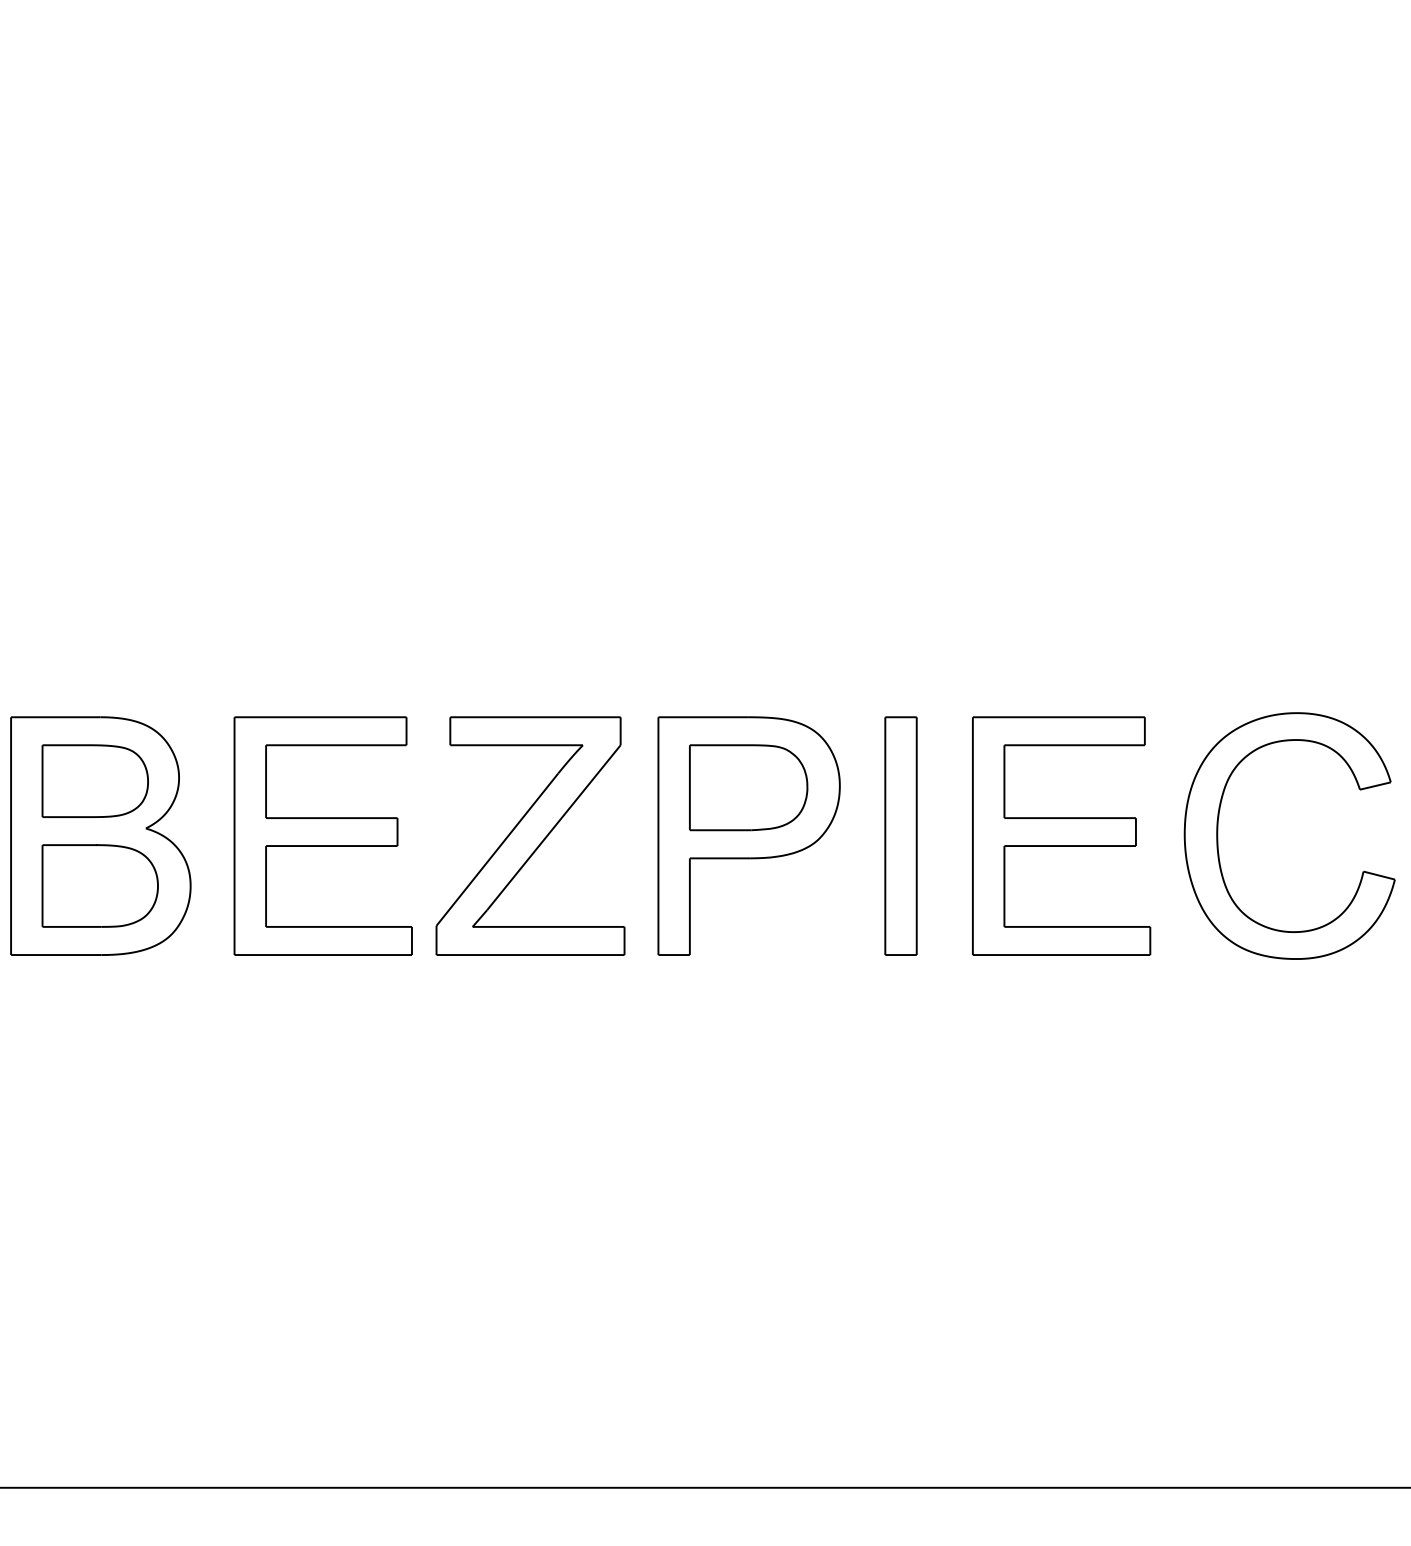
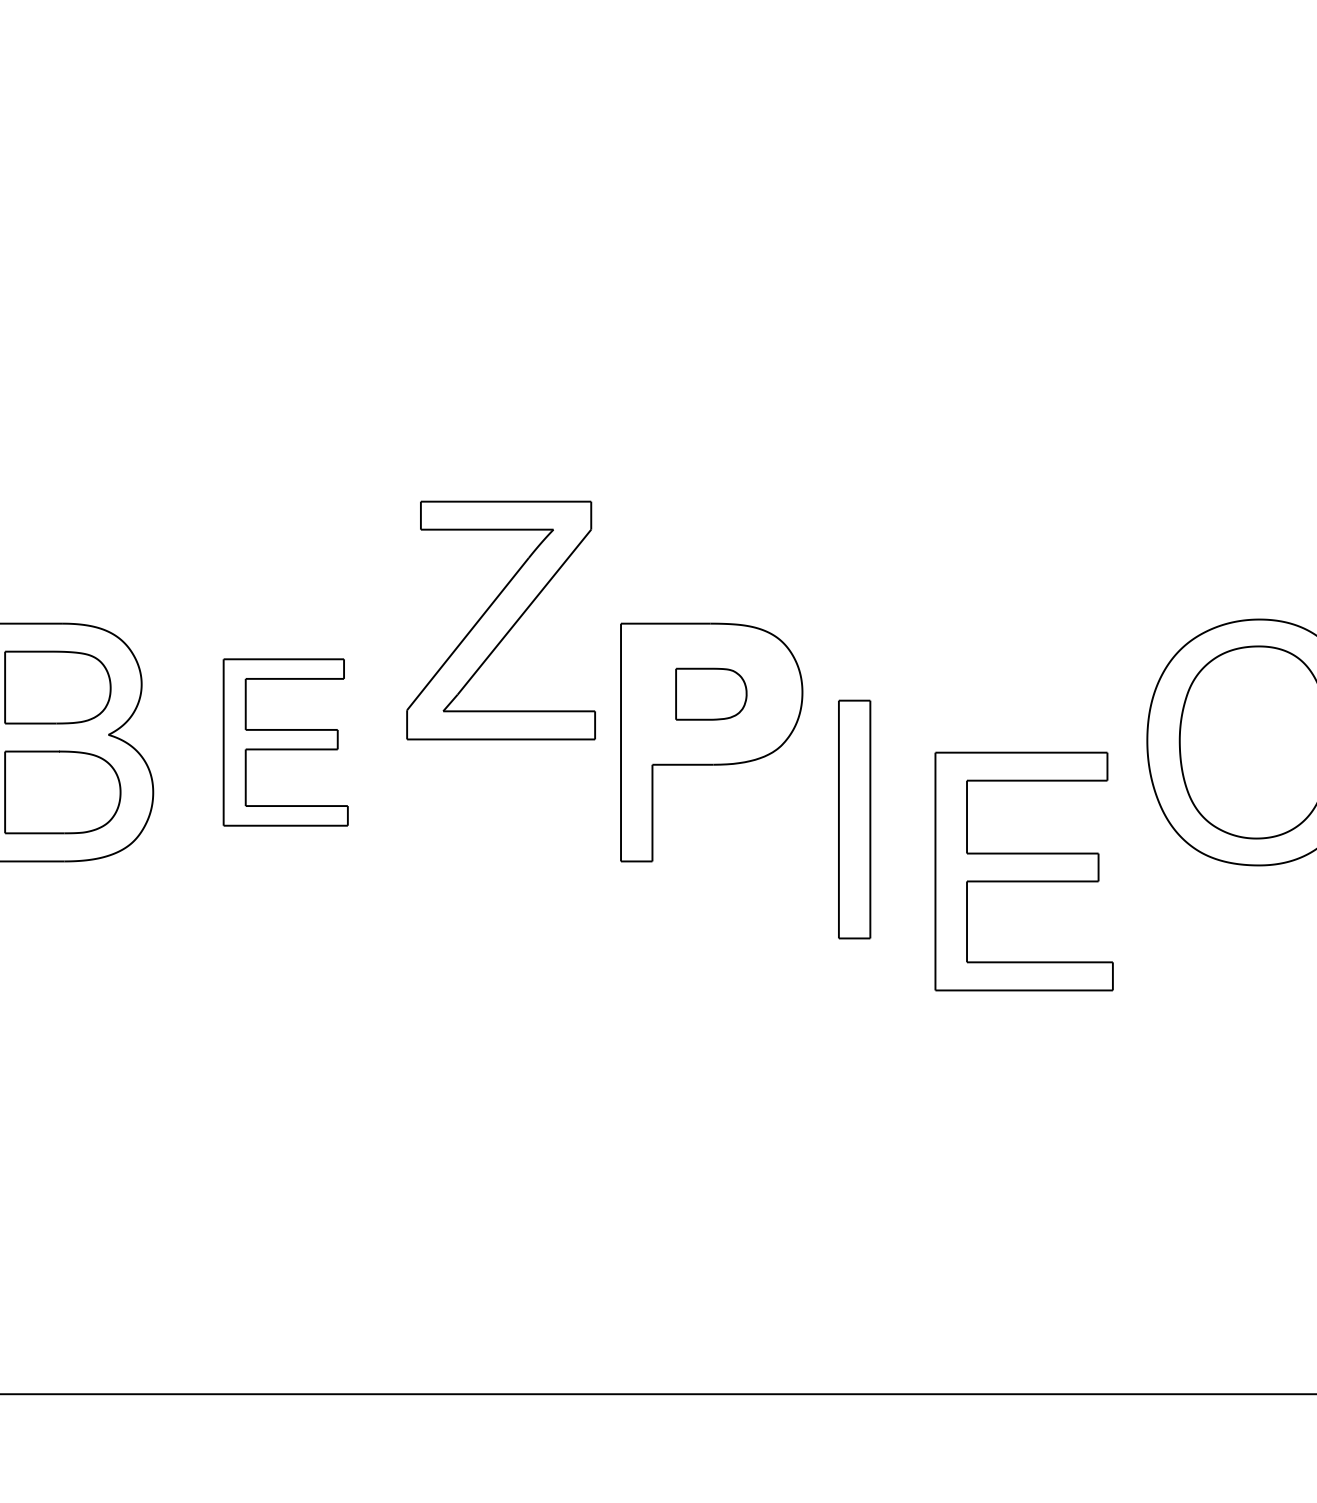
part: (748, 787) -> (711, 693), size x0.6
part: (322, 835) -> (285, 741), size x0.7
part: (530, 835) -> (501, 619), moved
part: (900, 835) -> (854, 818), moved
part: (1061, 835) -> (1024, 870), moved

